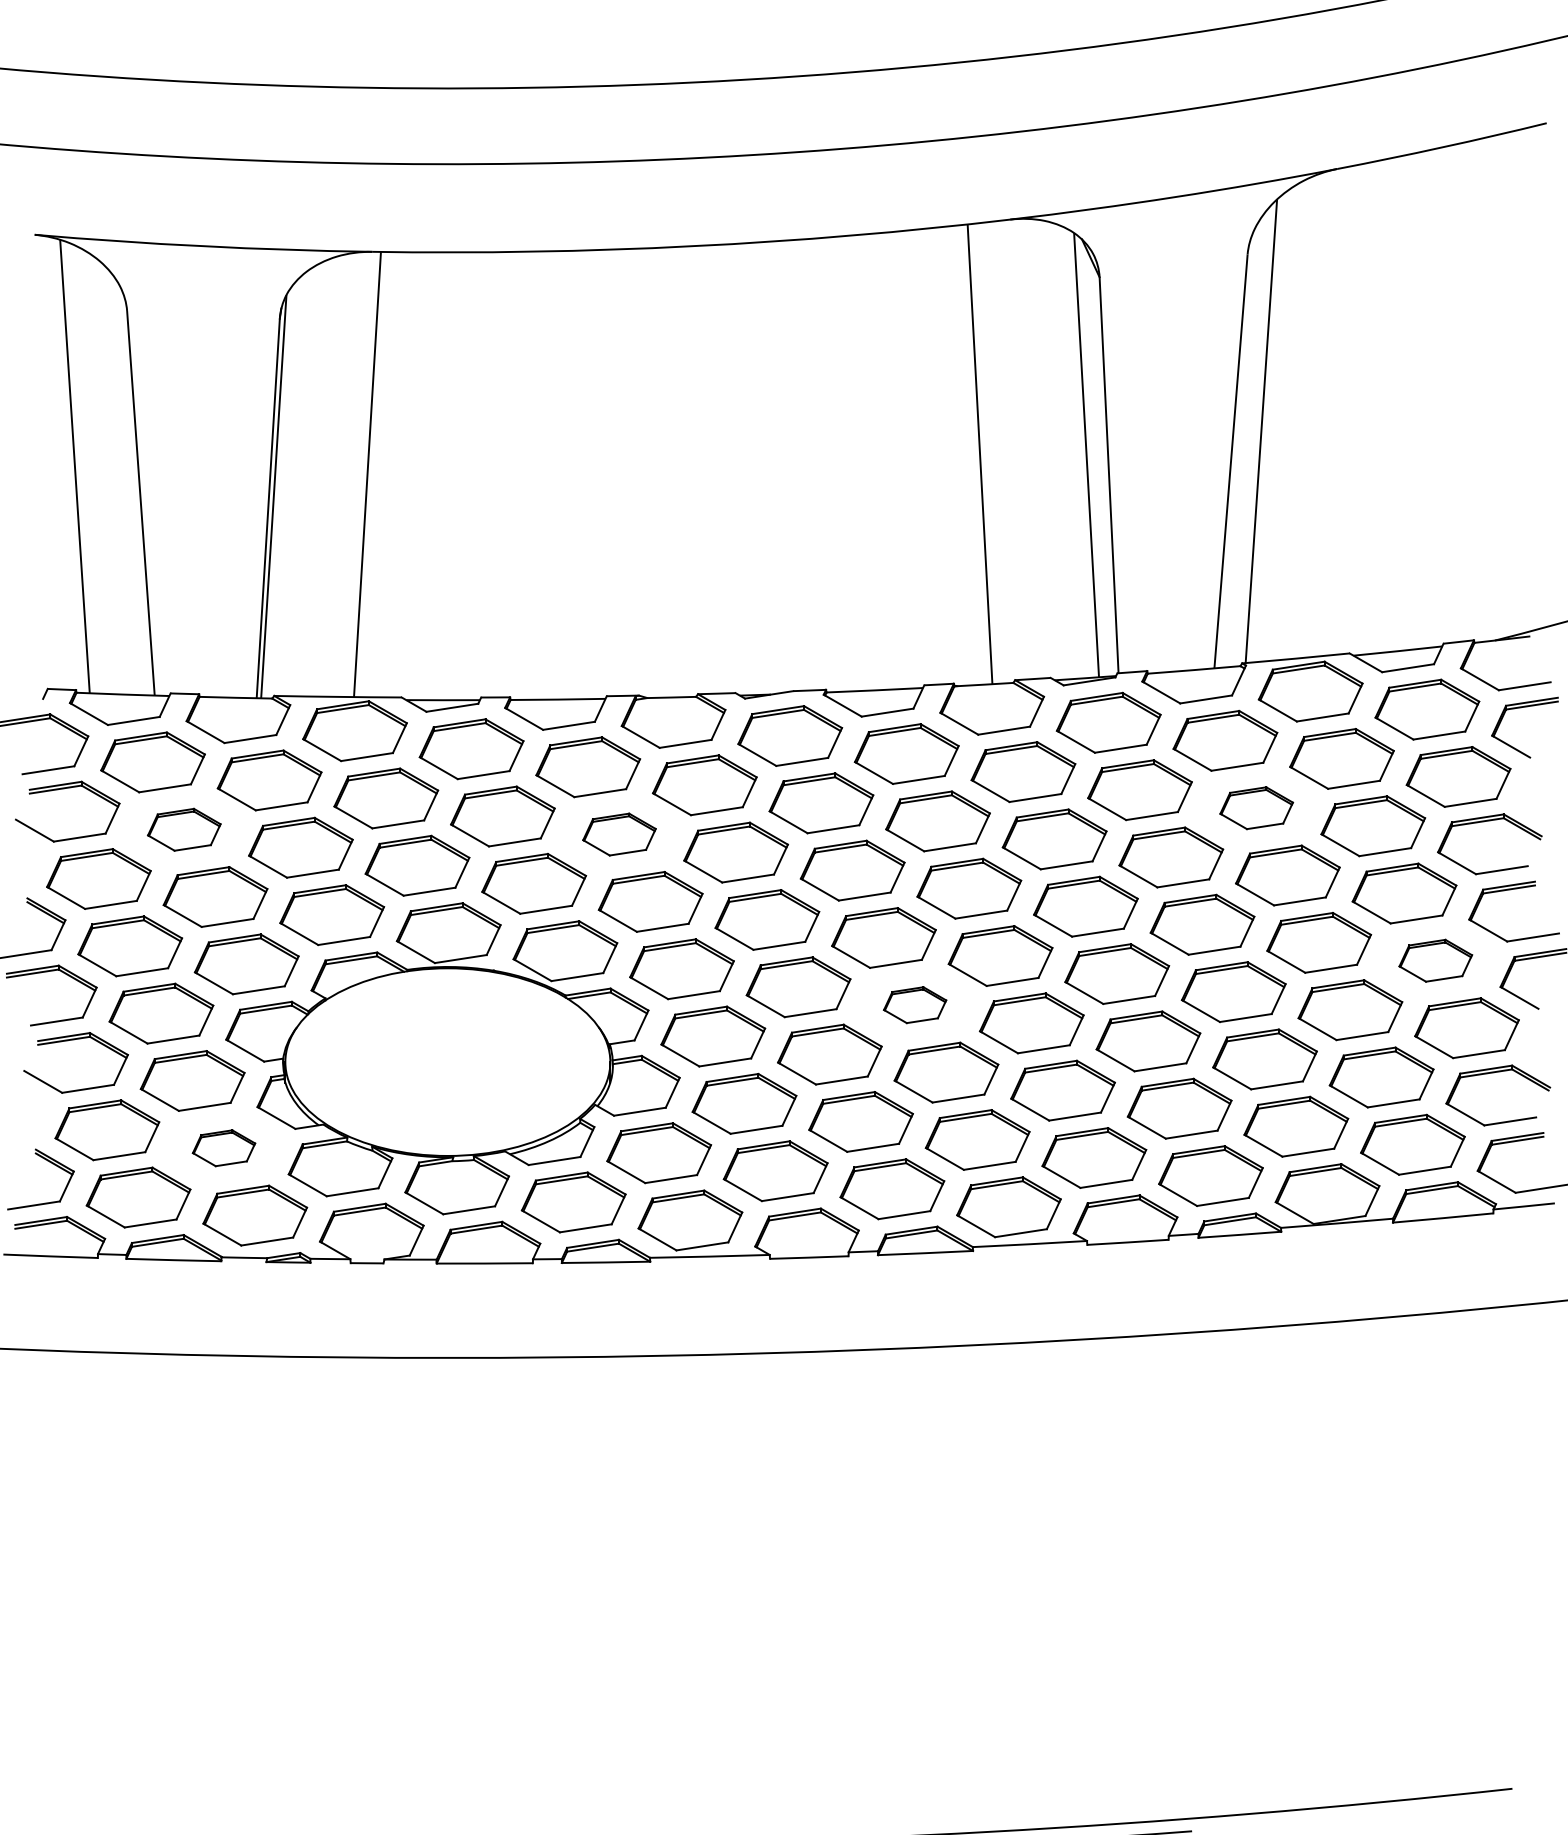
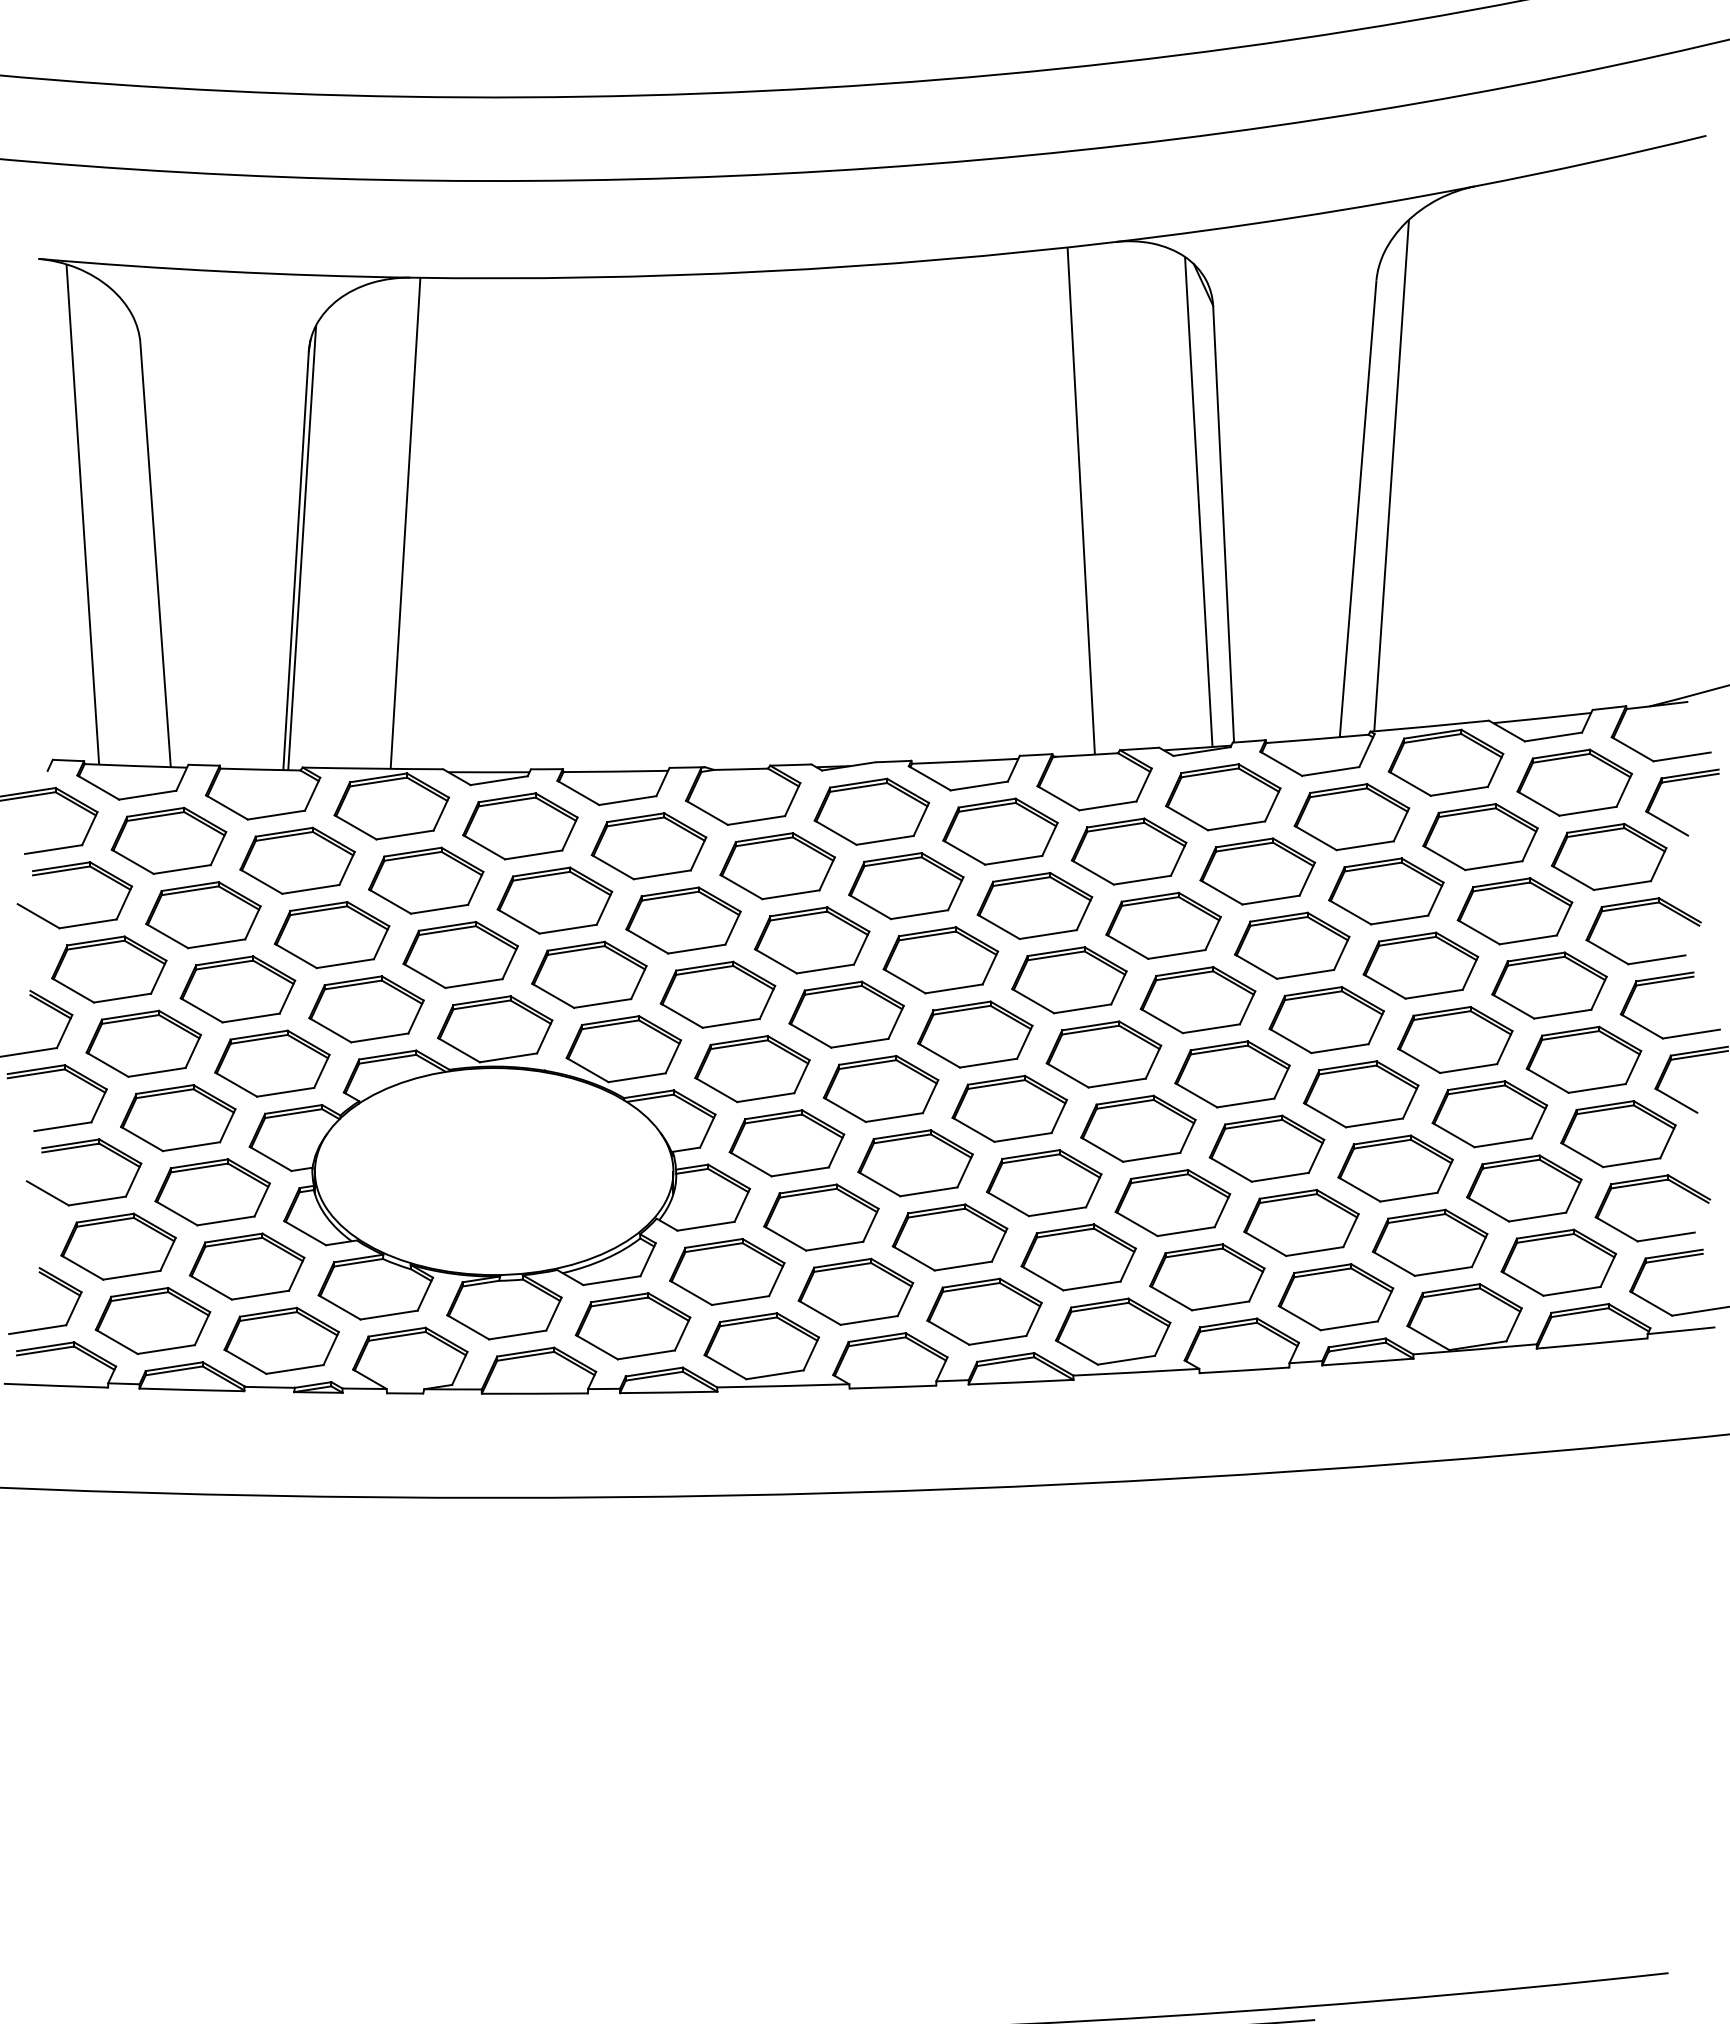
part: (1256, 808) -> (1386, 891), size x1.43
part: (184, 830) -> (203, 915), size x1.43
part: (619, 834) -> (683, 920), size x1.43
part: (1435, 960) -> (1583, 1059), size x1.43
part: (914, 1004) -> (1009, 1108), size x1.67
part: (224, 1148) -> (247, 1266), size x1.67

